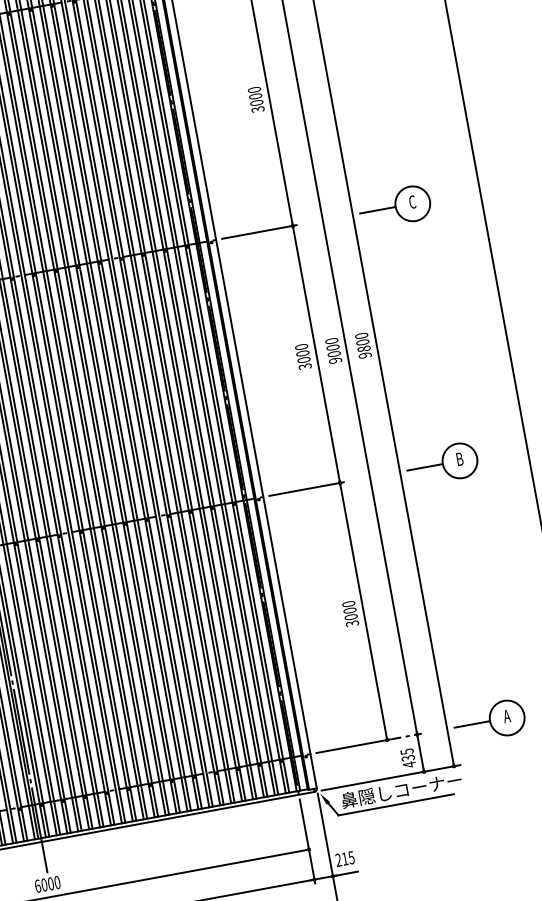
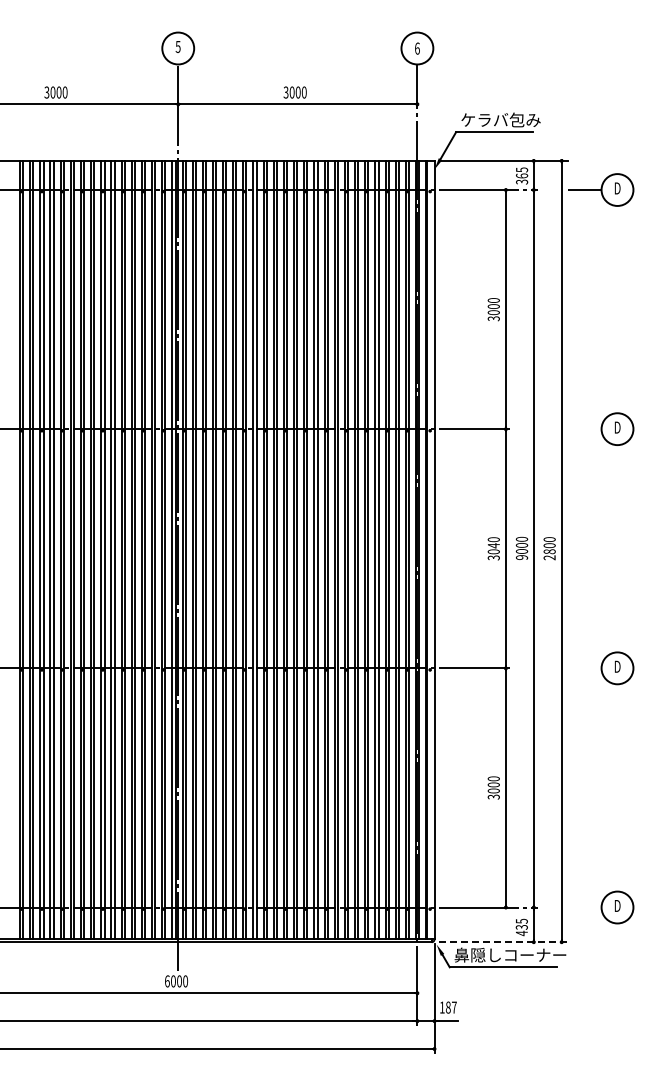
text: (412, 202) -> (617, 427), C -> D
line: (377, 210) -> (584, 429), removed
text: (302, 353) -> (493, 545), 3000 -> 3040
text: (365, 355) -> (549, 557), 9800 -> 2800
text: (459, 458) -> (617, 666), B -> D
line: (424, 467) -> (584, 668), removed
text: (506, 715) -> (617, 905), A -> D
line: (471, 724) -> (584, 907), removed
line: (391, 778) -> (503, 942), solid -> dashed
text: (344, 859) -> (447, 1007), 215 -> 187

